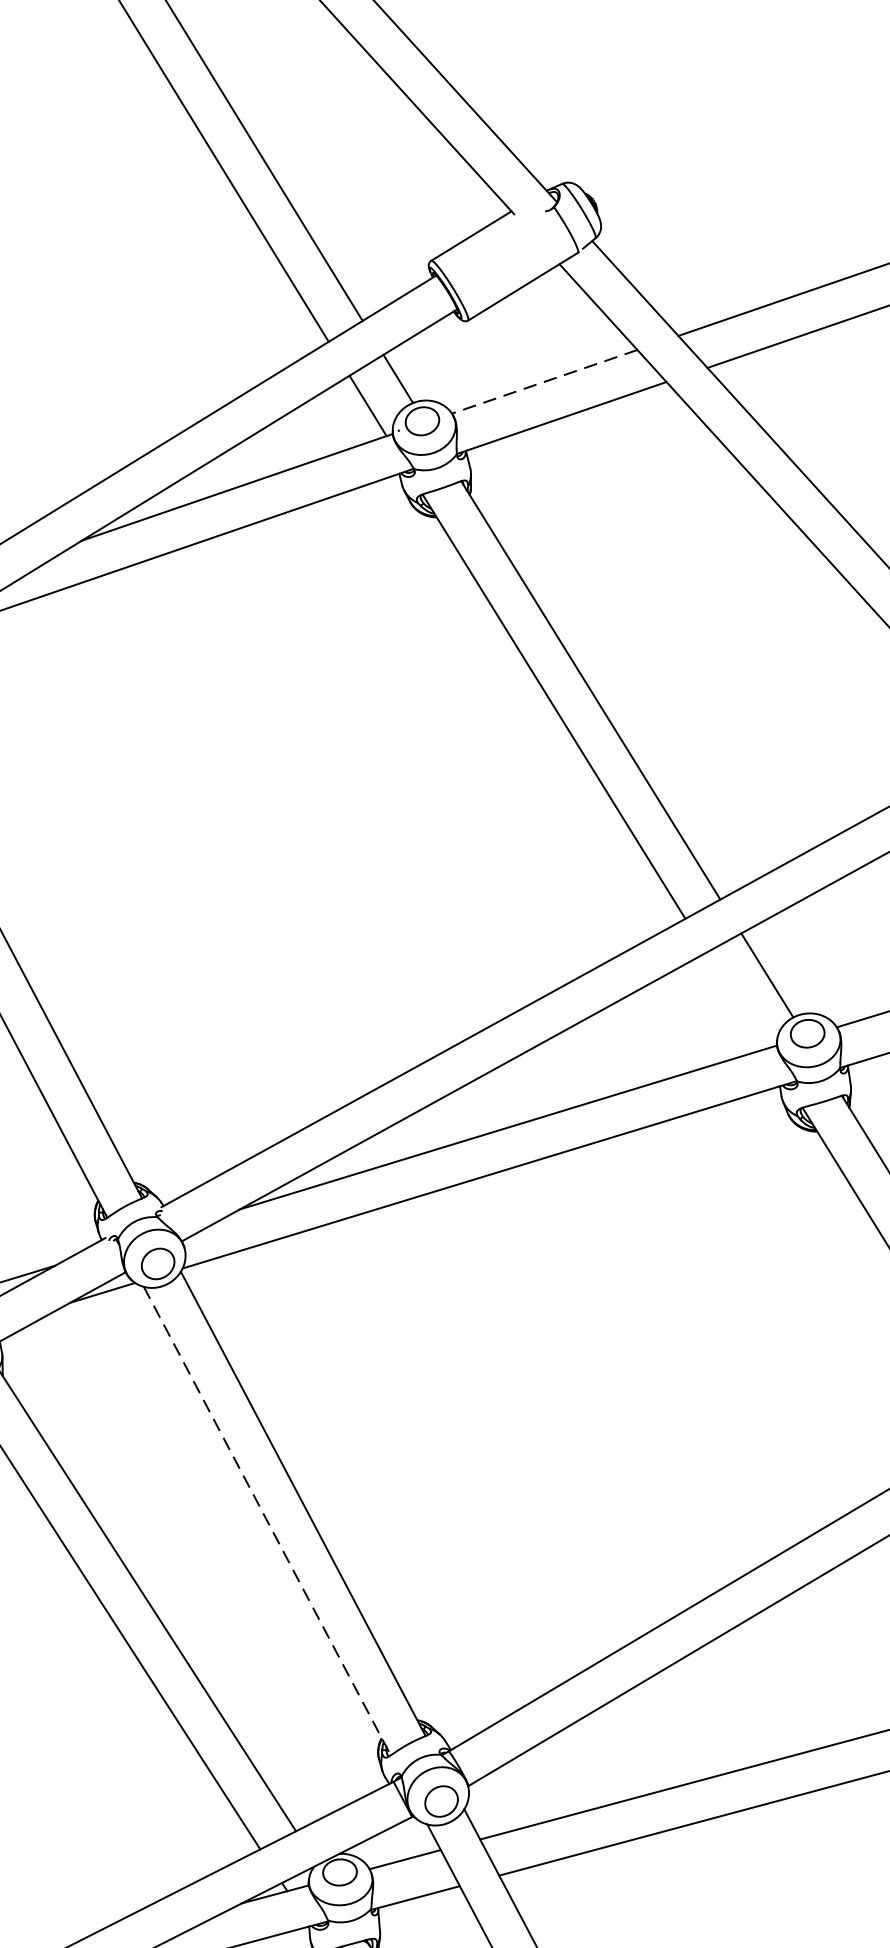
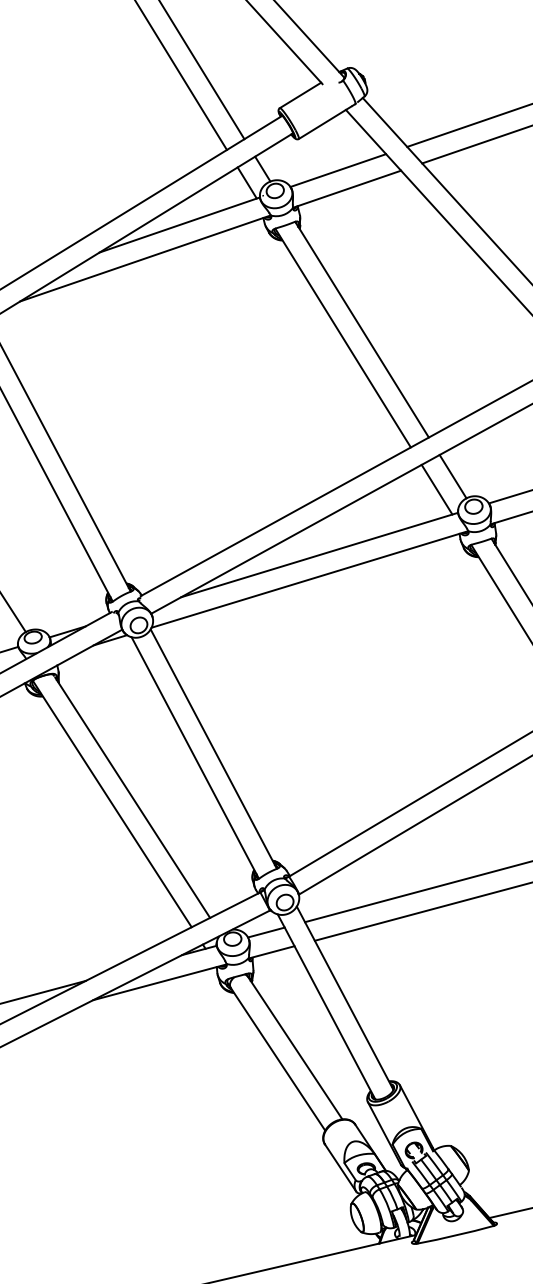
line: (545, 381) -> (338, 170), dashed -> solid
line: (735, 1000) -> (436, 489), added
line: (267, 1520) -> (195, 757), dashed -> solid

